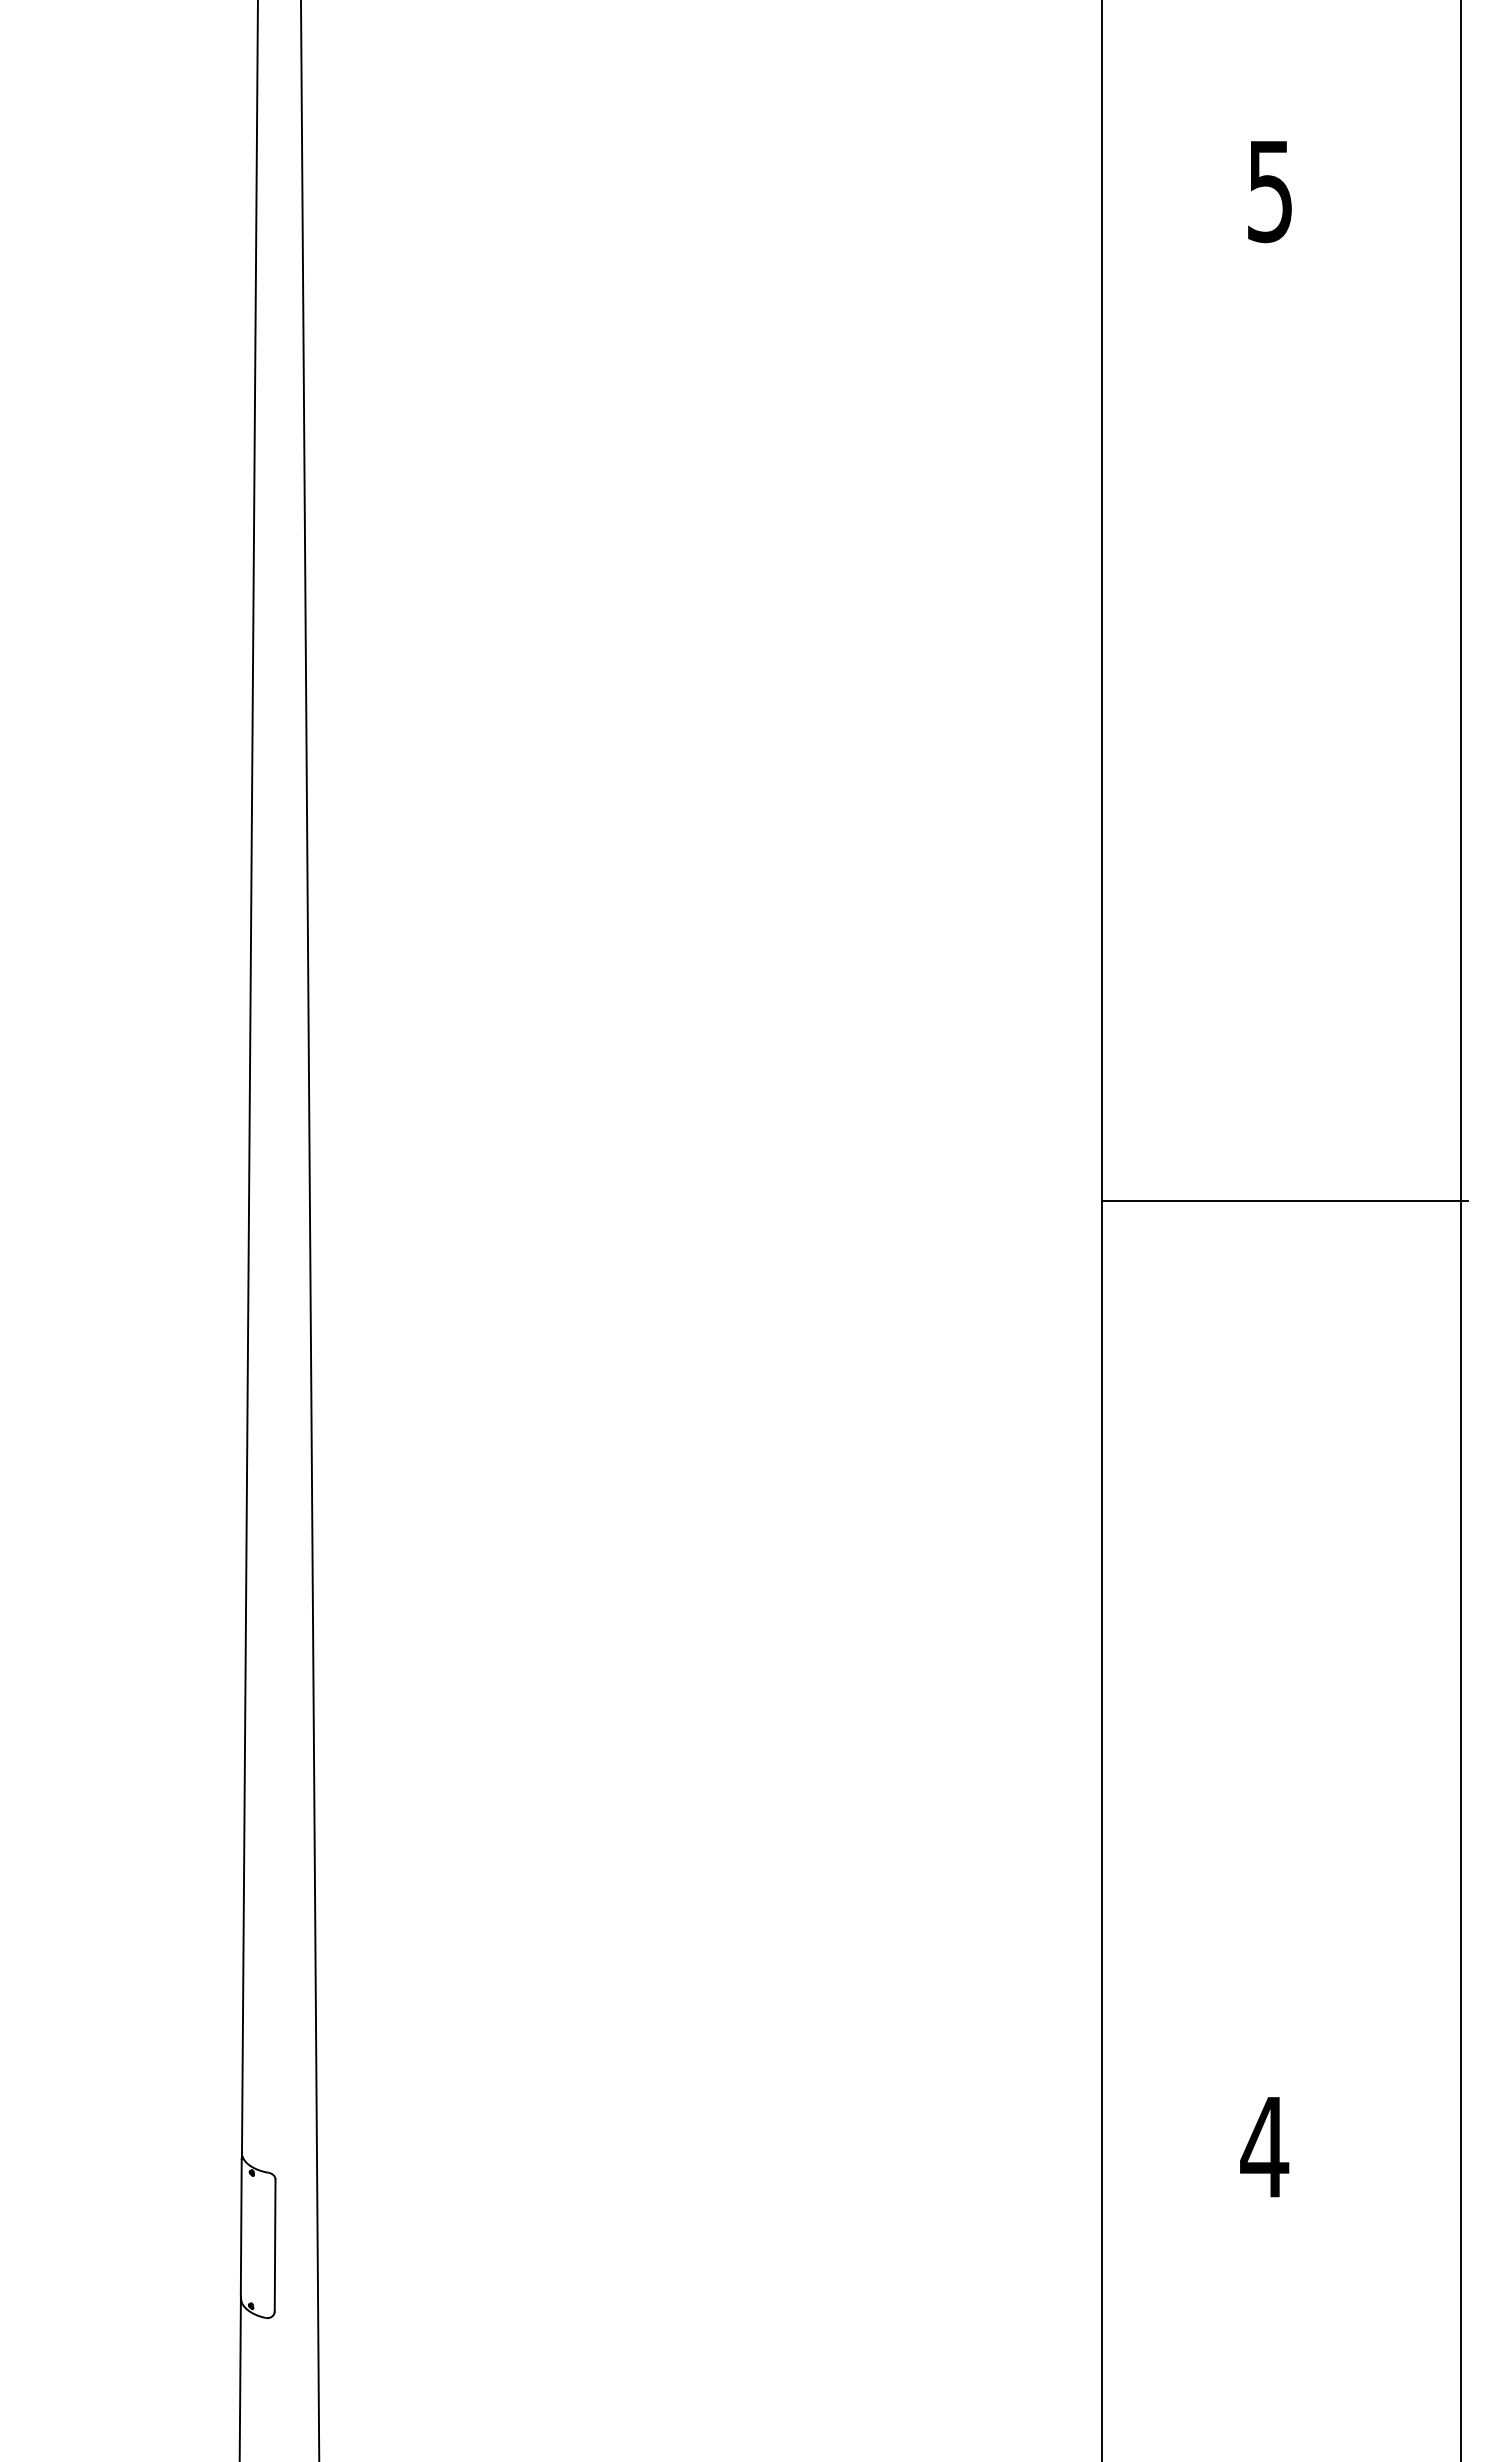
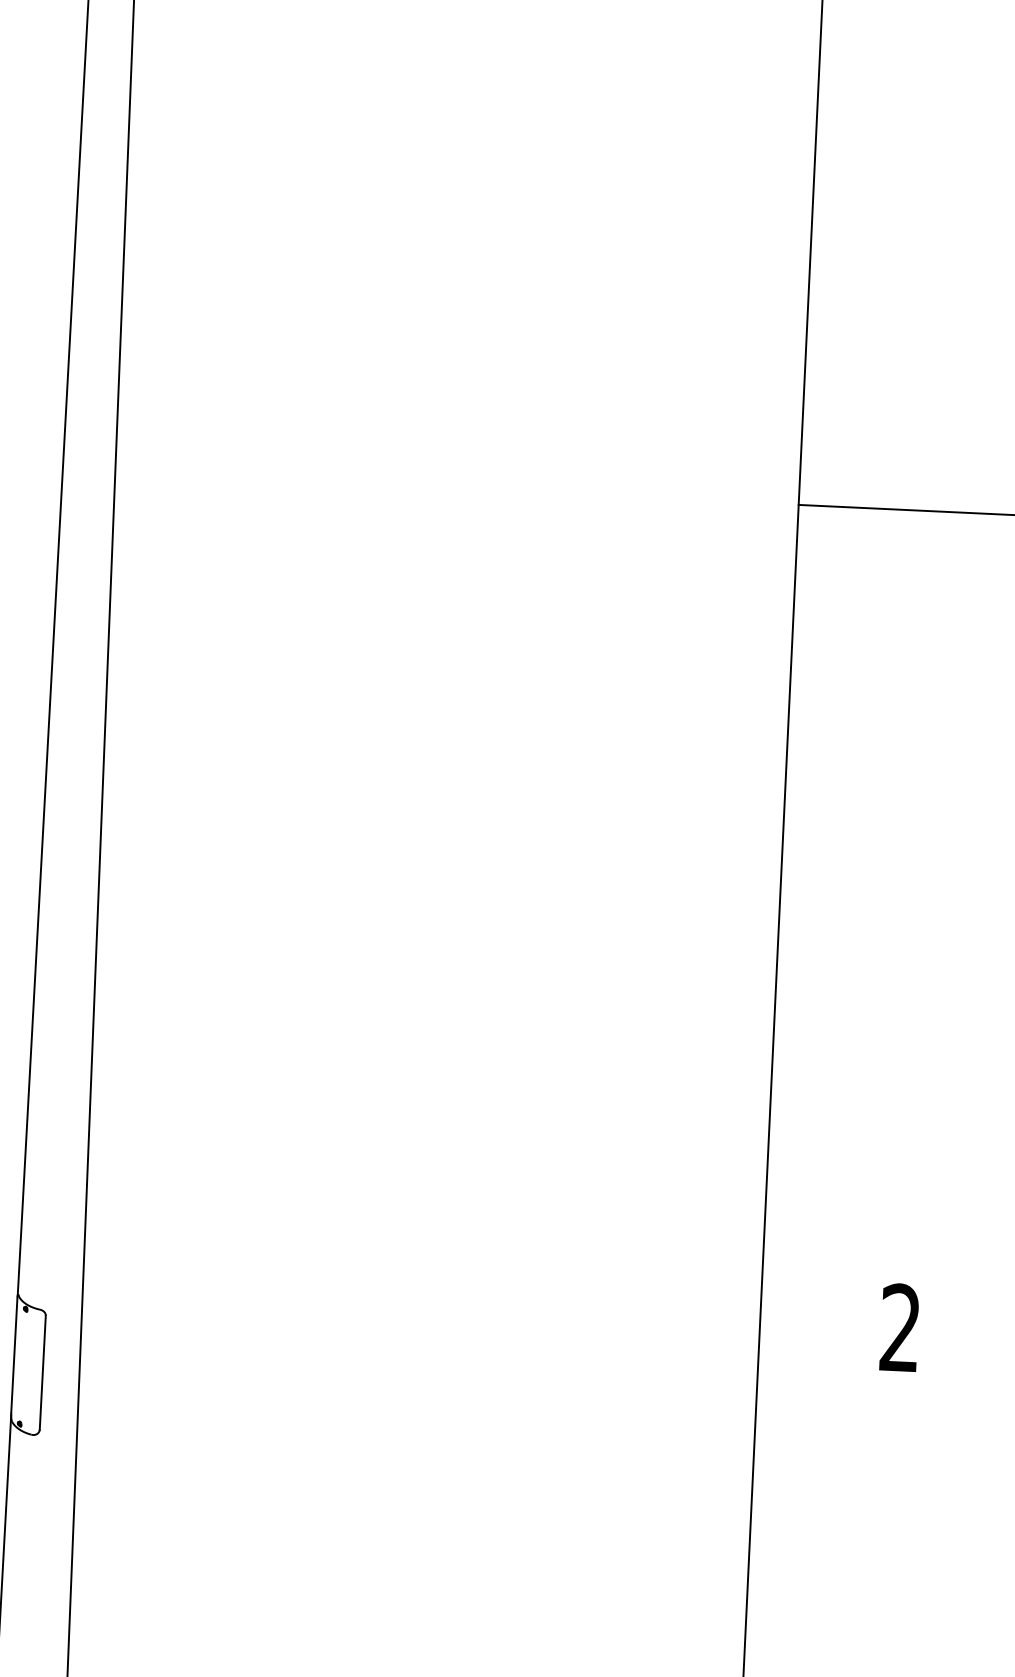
text: (1264, 2146) -> (900, 1327), 4 -> 2

